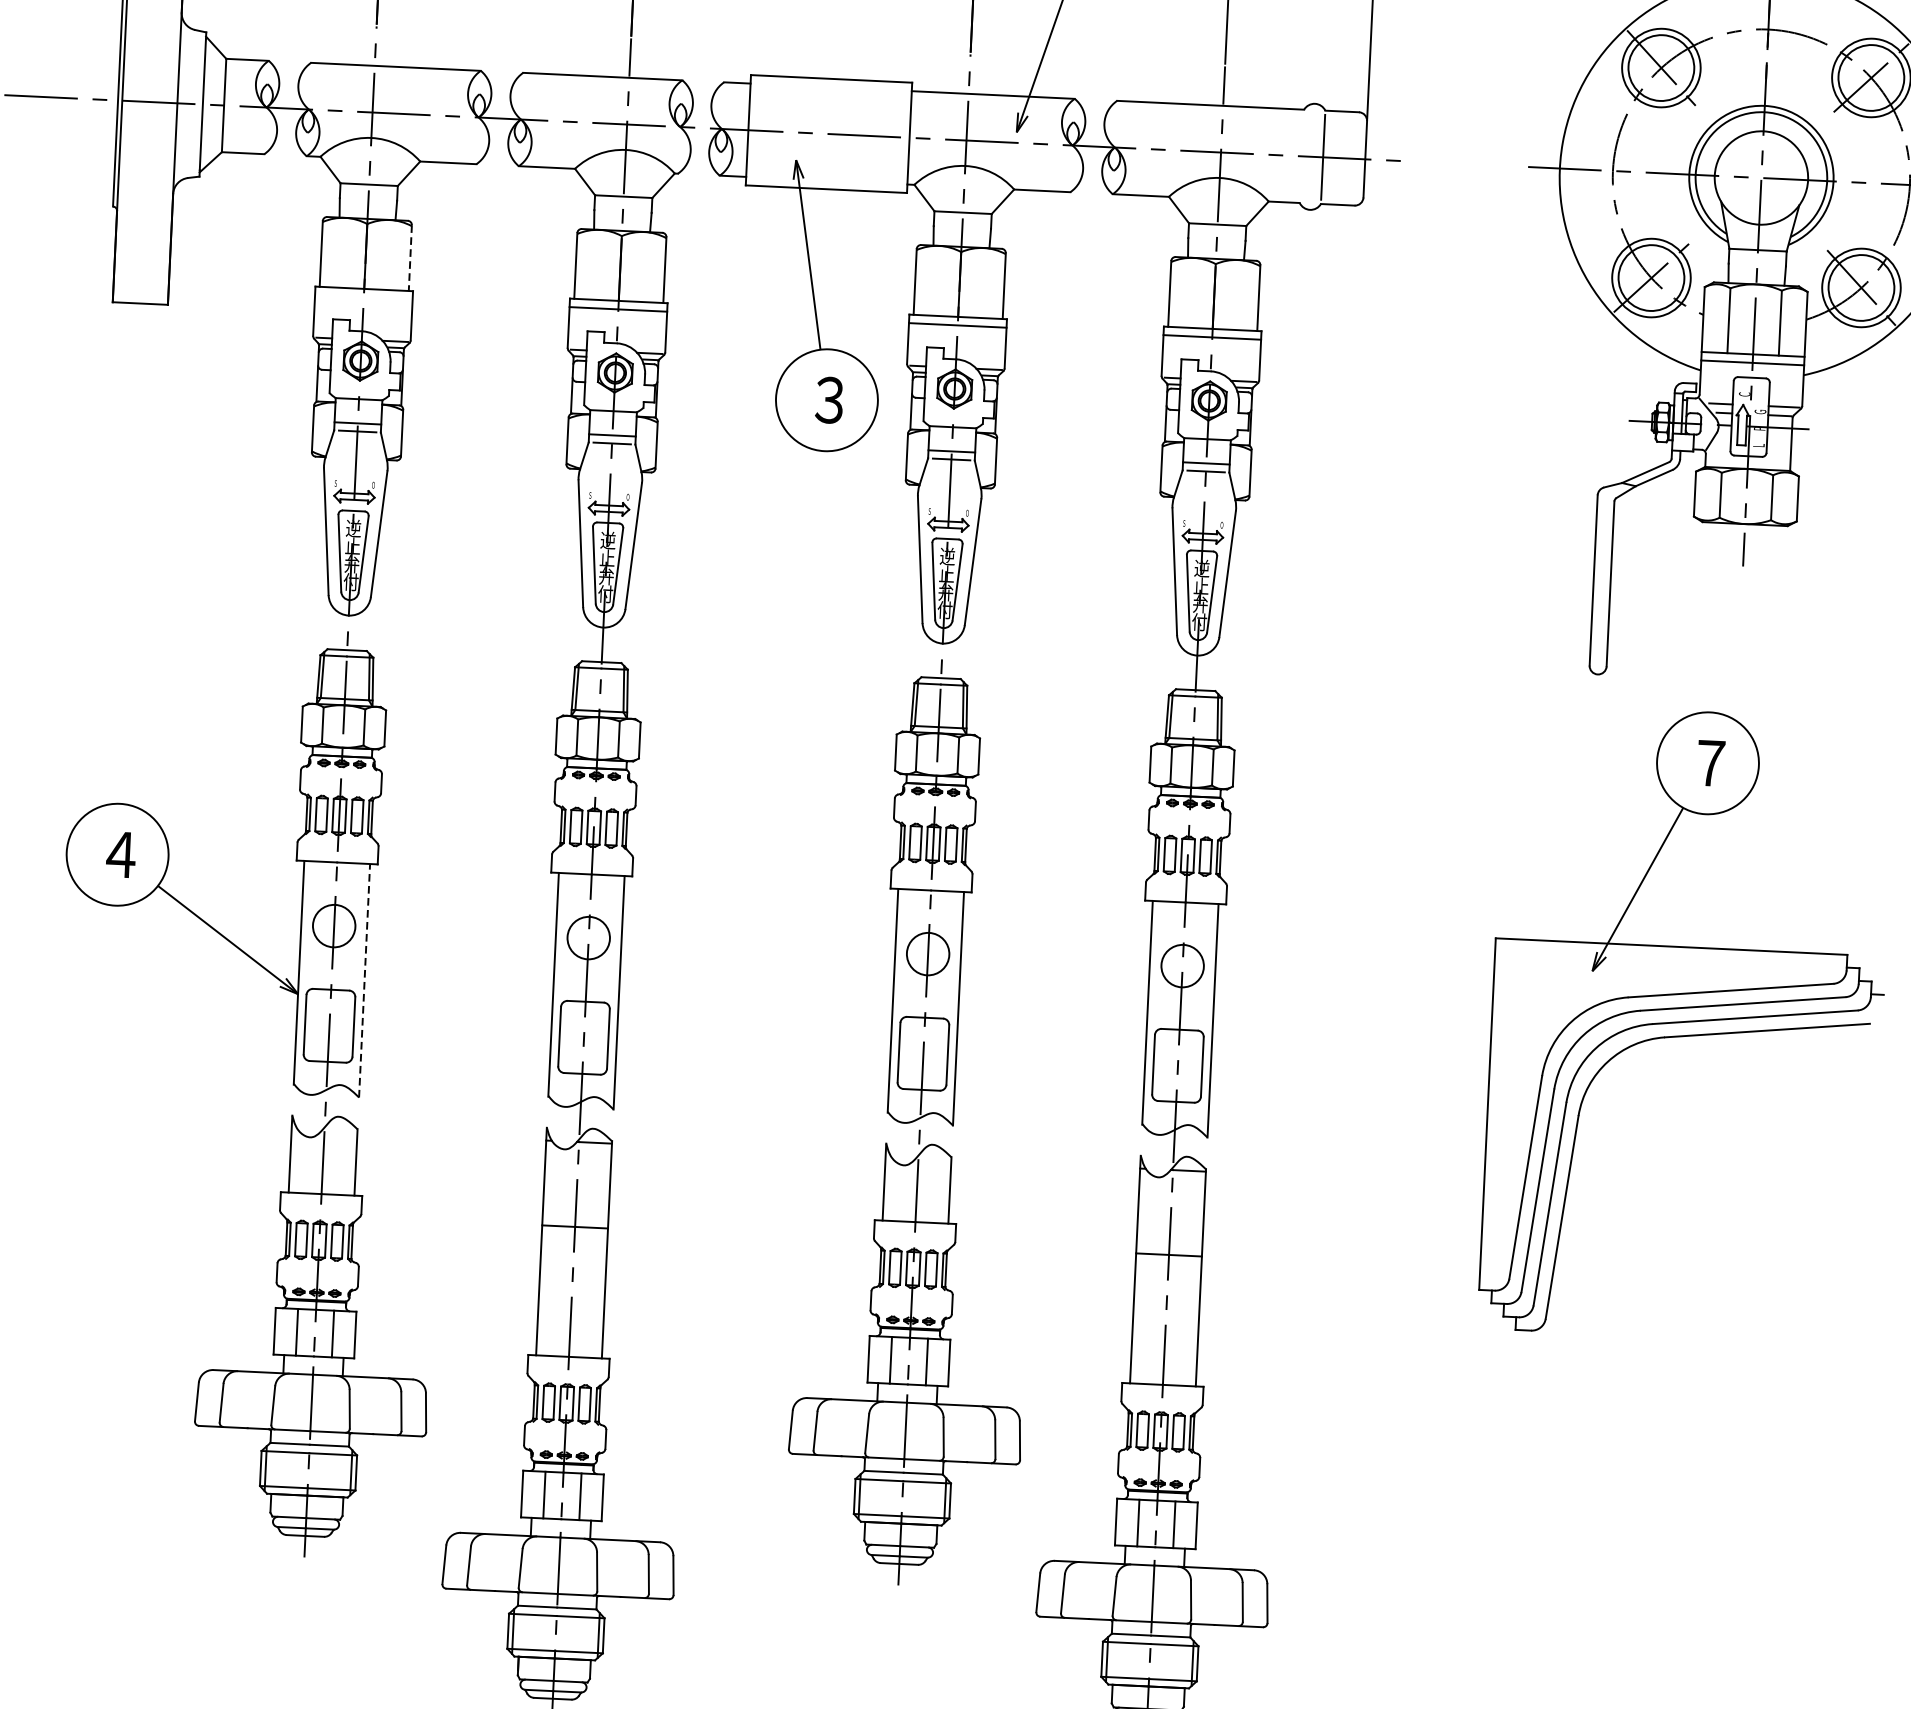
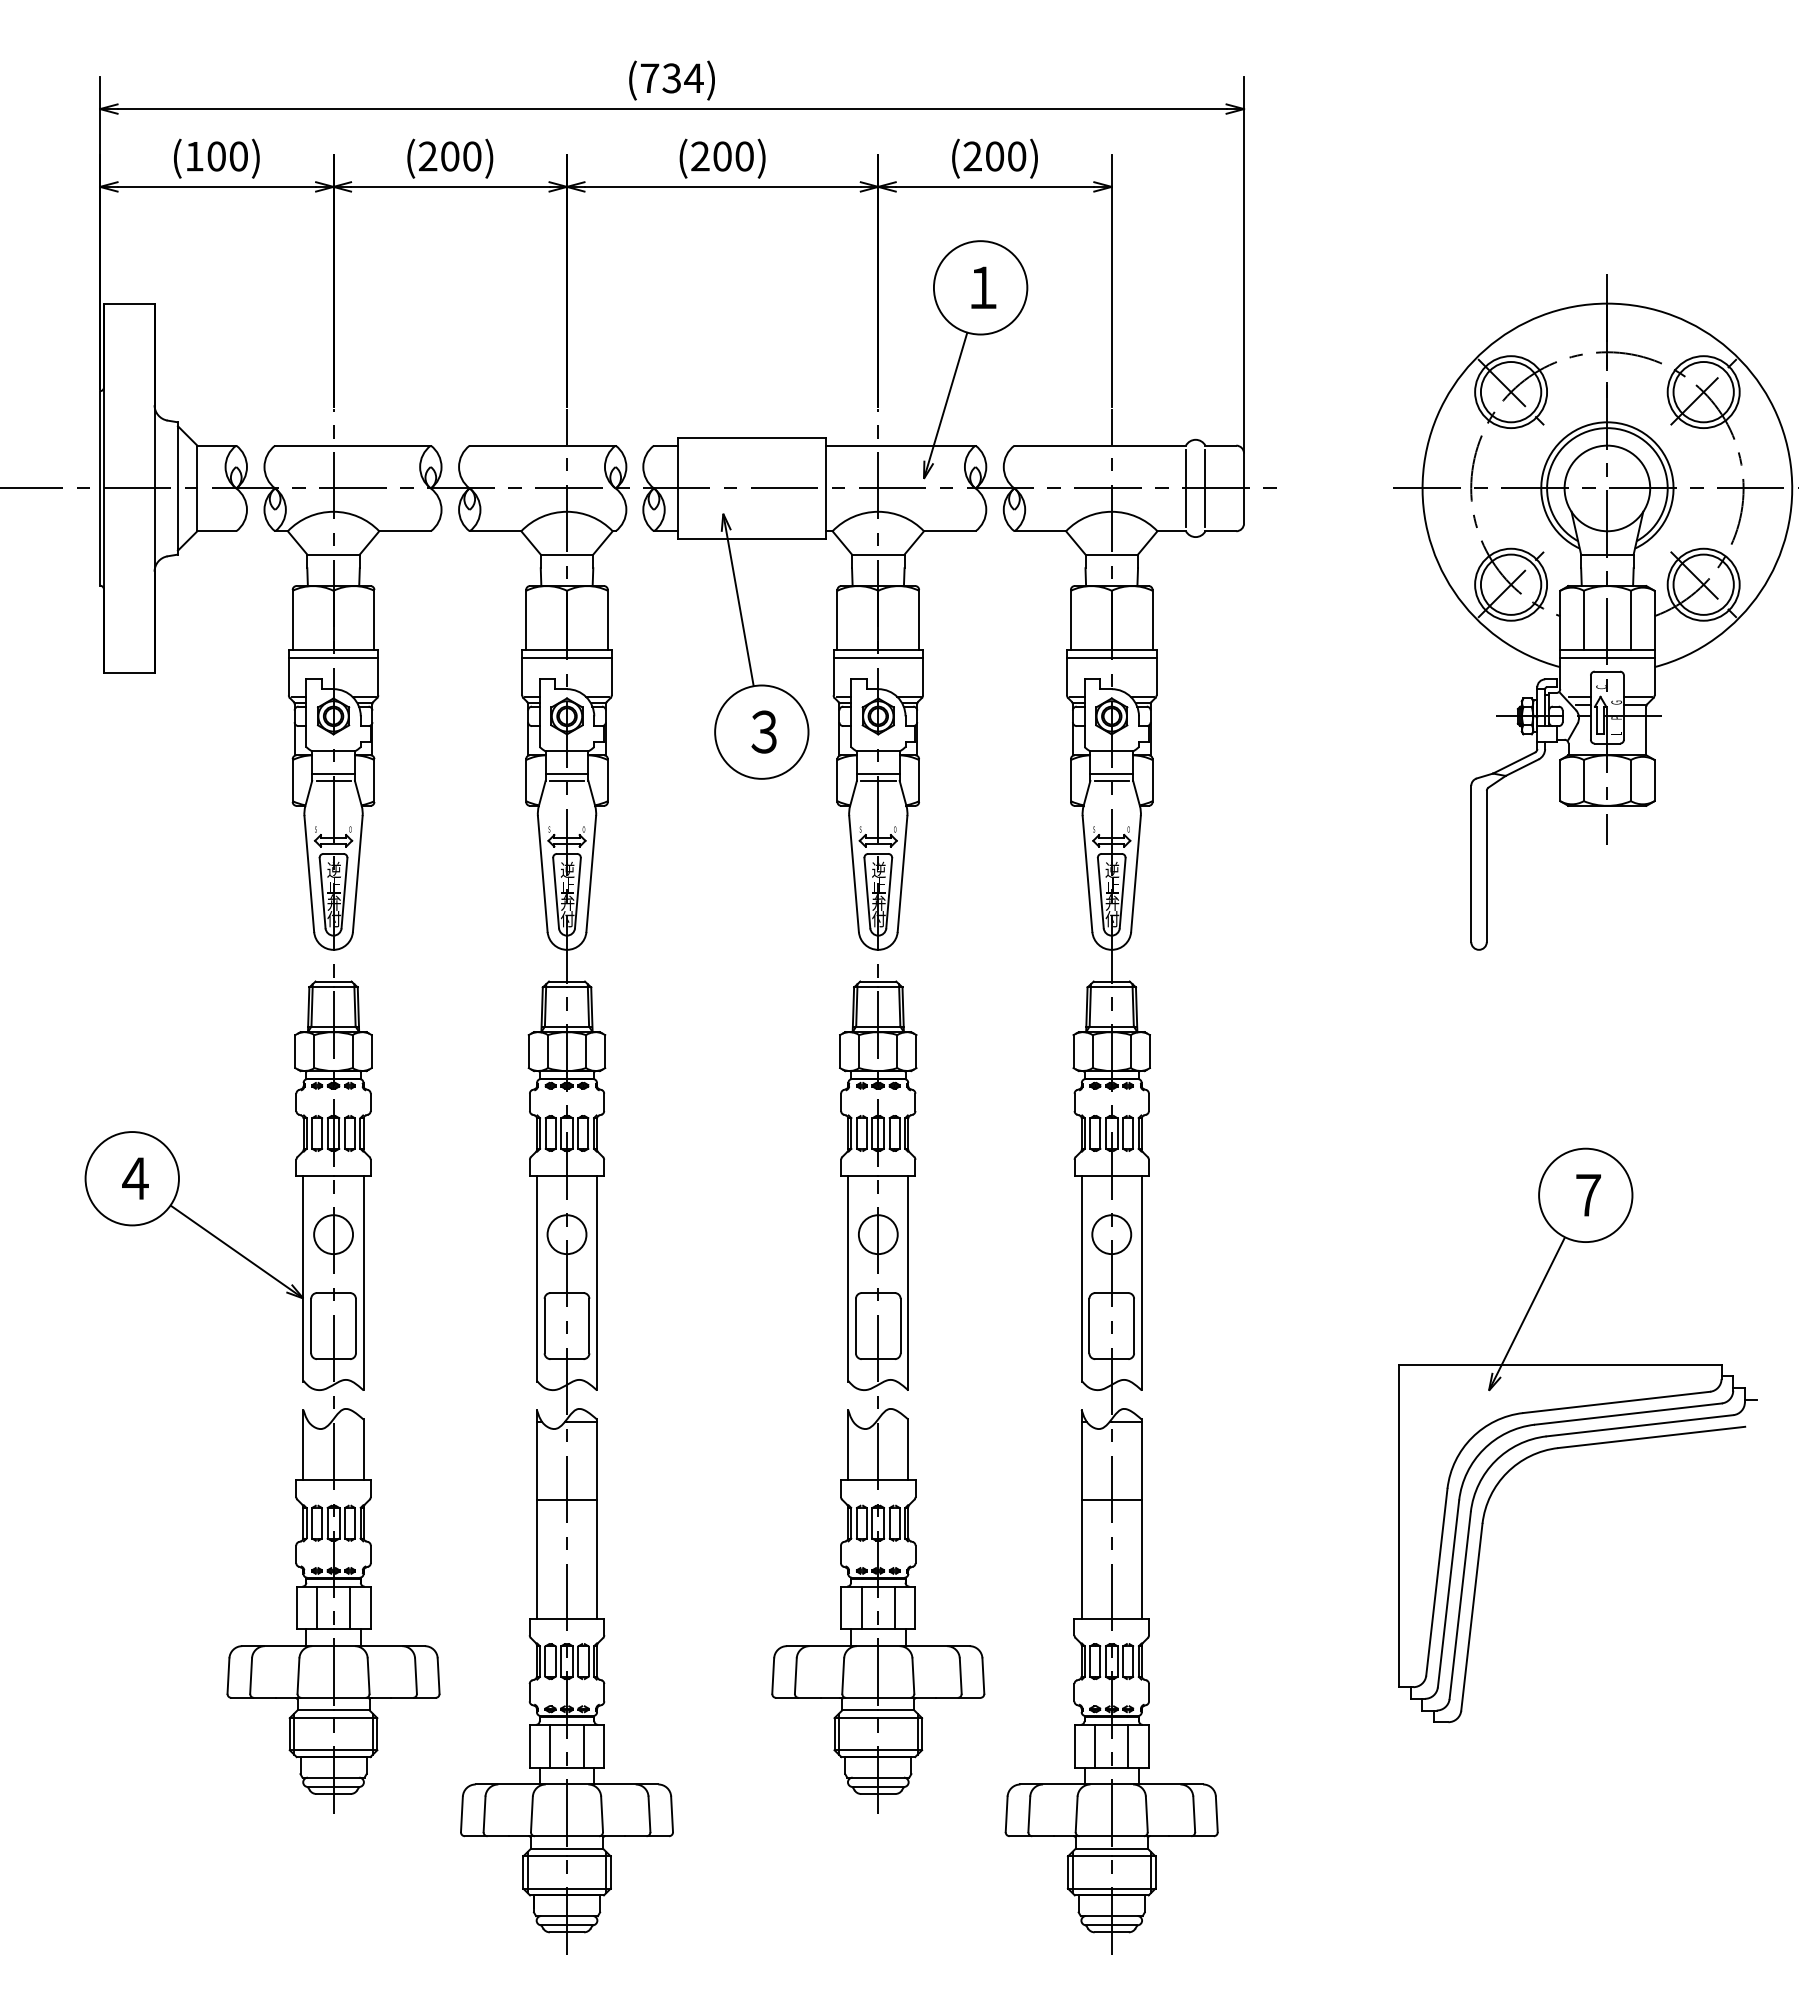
line: (1301, 156) -> (1185, 488), added
line: (410, 258) -> (374, 620), dashed -> solid
line: (363, 297) -> (333, 658), added
line: (364, 979) -> (363, 1282), dashed -> solid
part: (1686, 1024) -> (1577, 1435), moved

